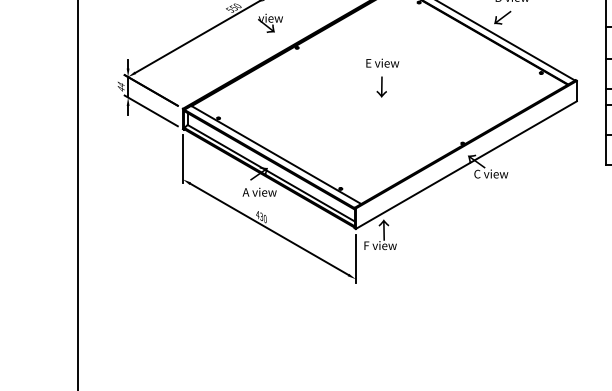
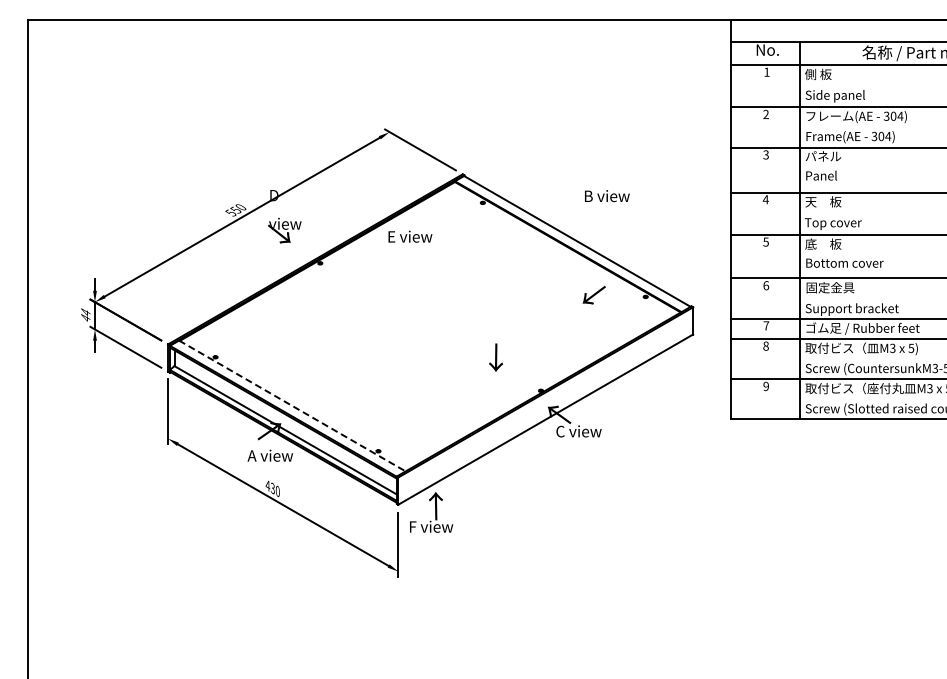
text: (502, 18) -> (593, 295), moved
text: (382, 63) -> (410, 236), moved
text: (381, 87) -> (495, 357), moved
line: (276, 154) -> (292, 405), solid -> dashed

